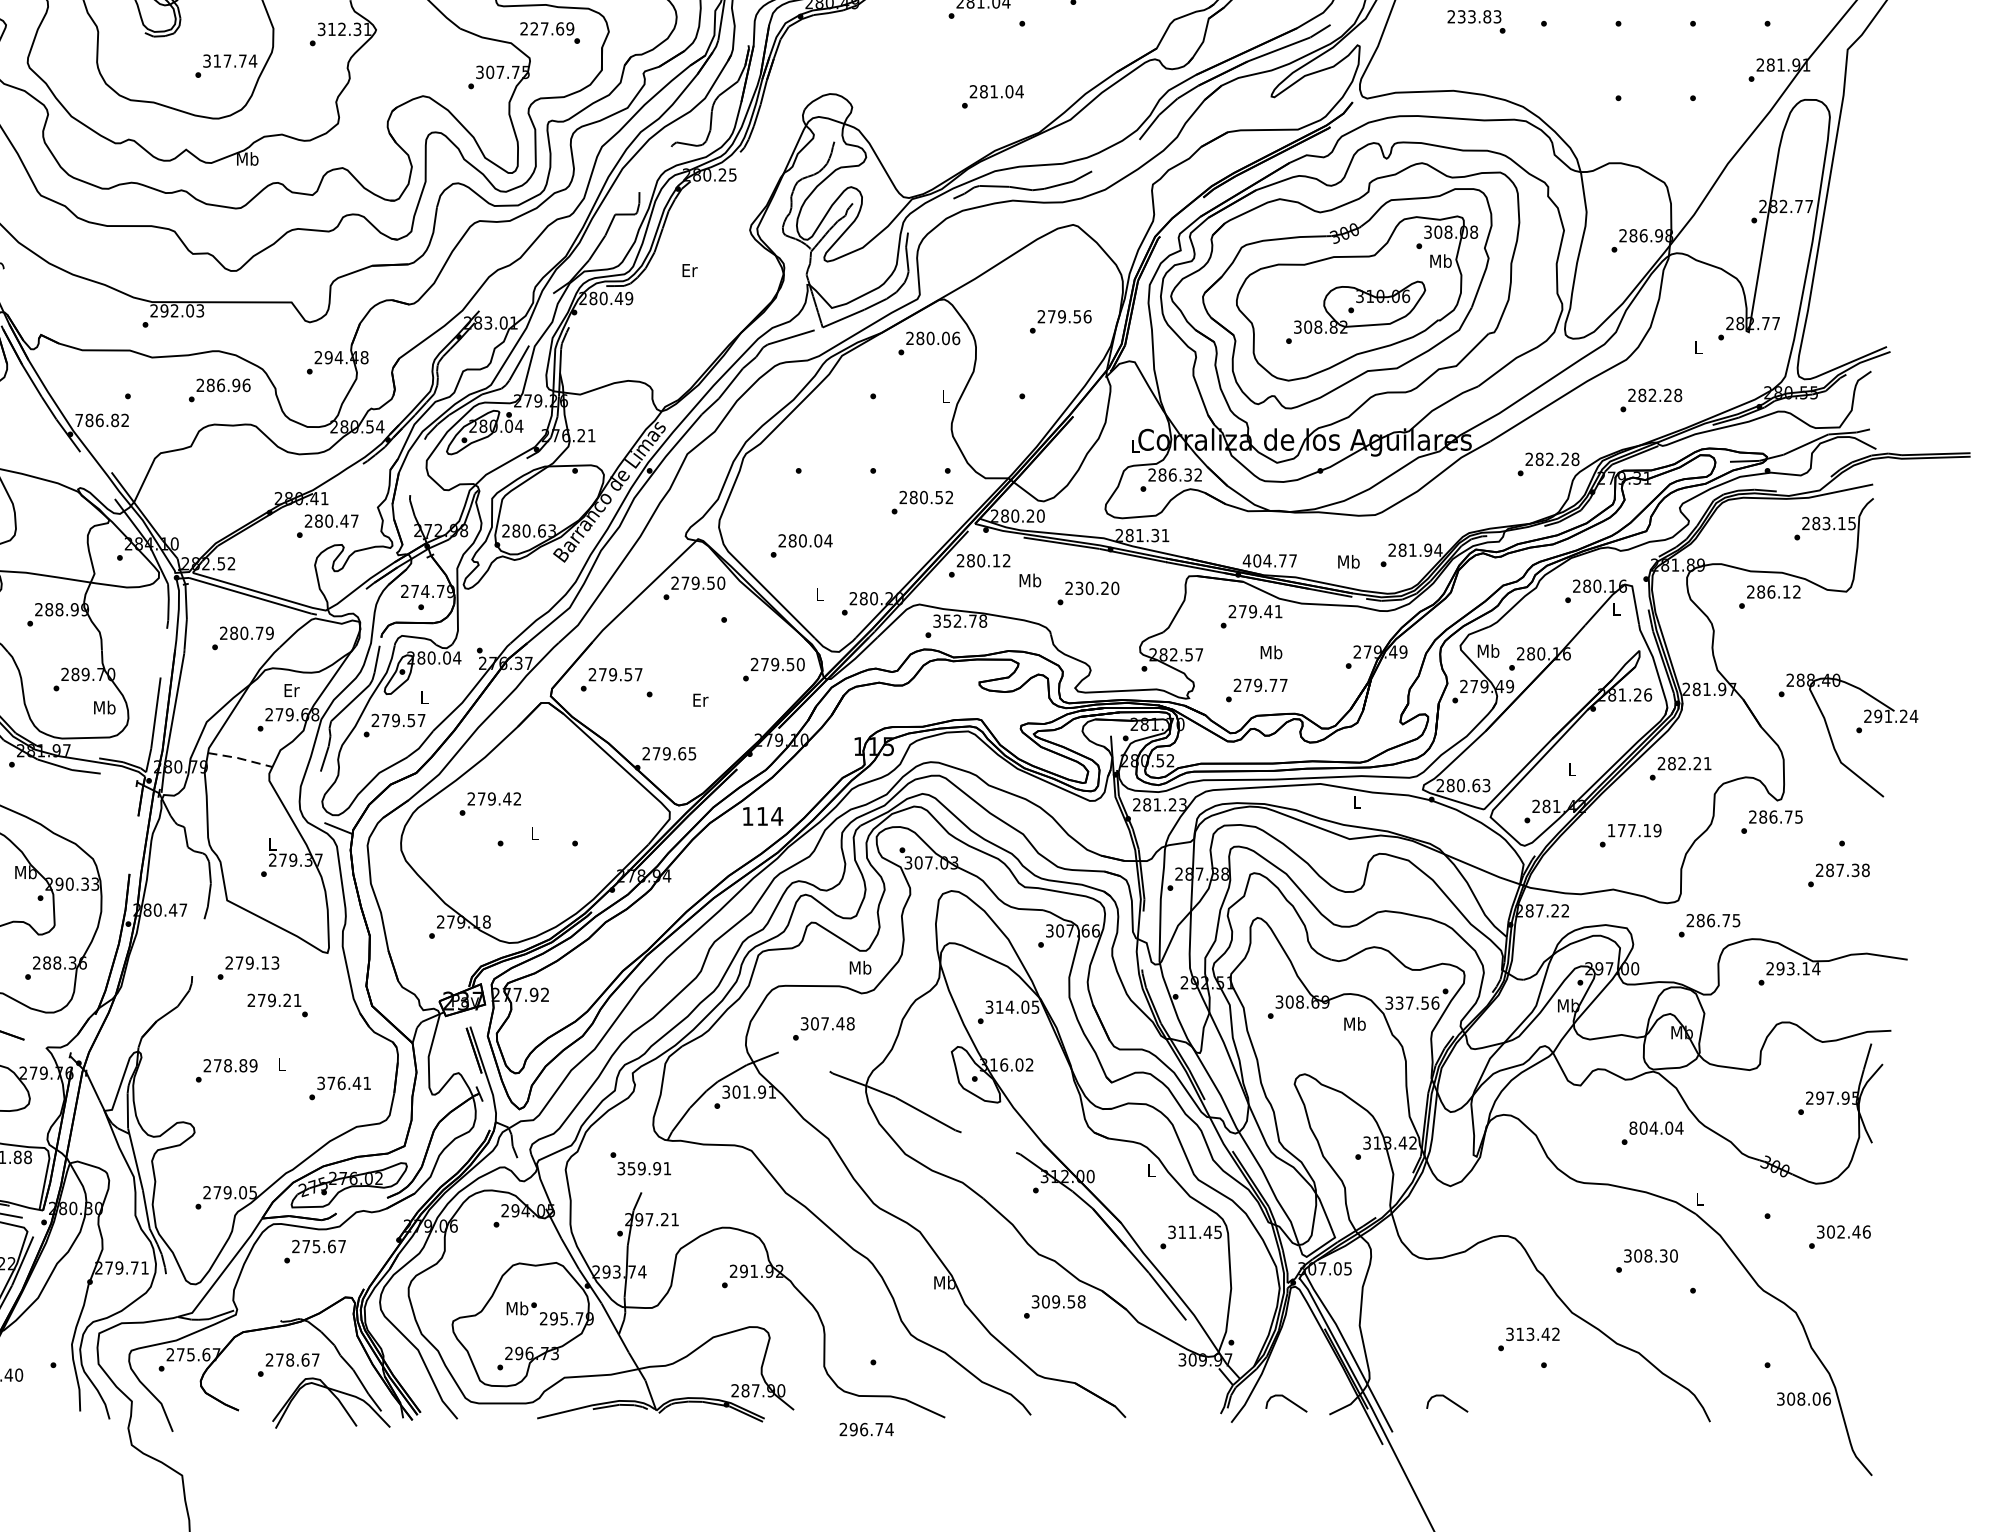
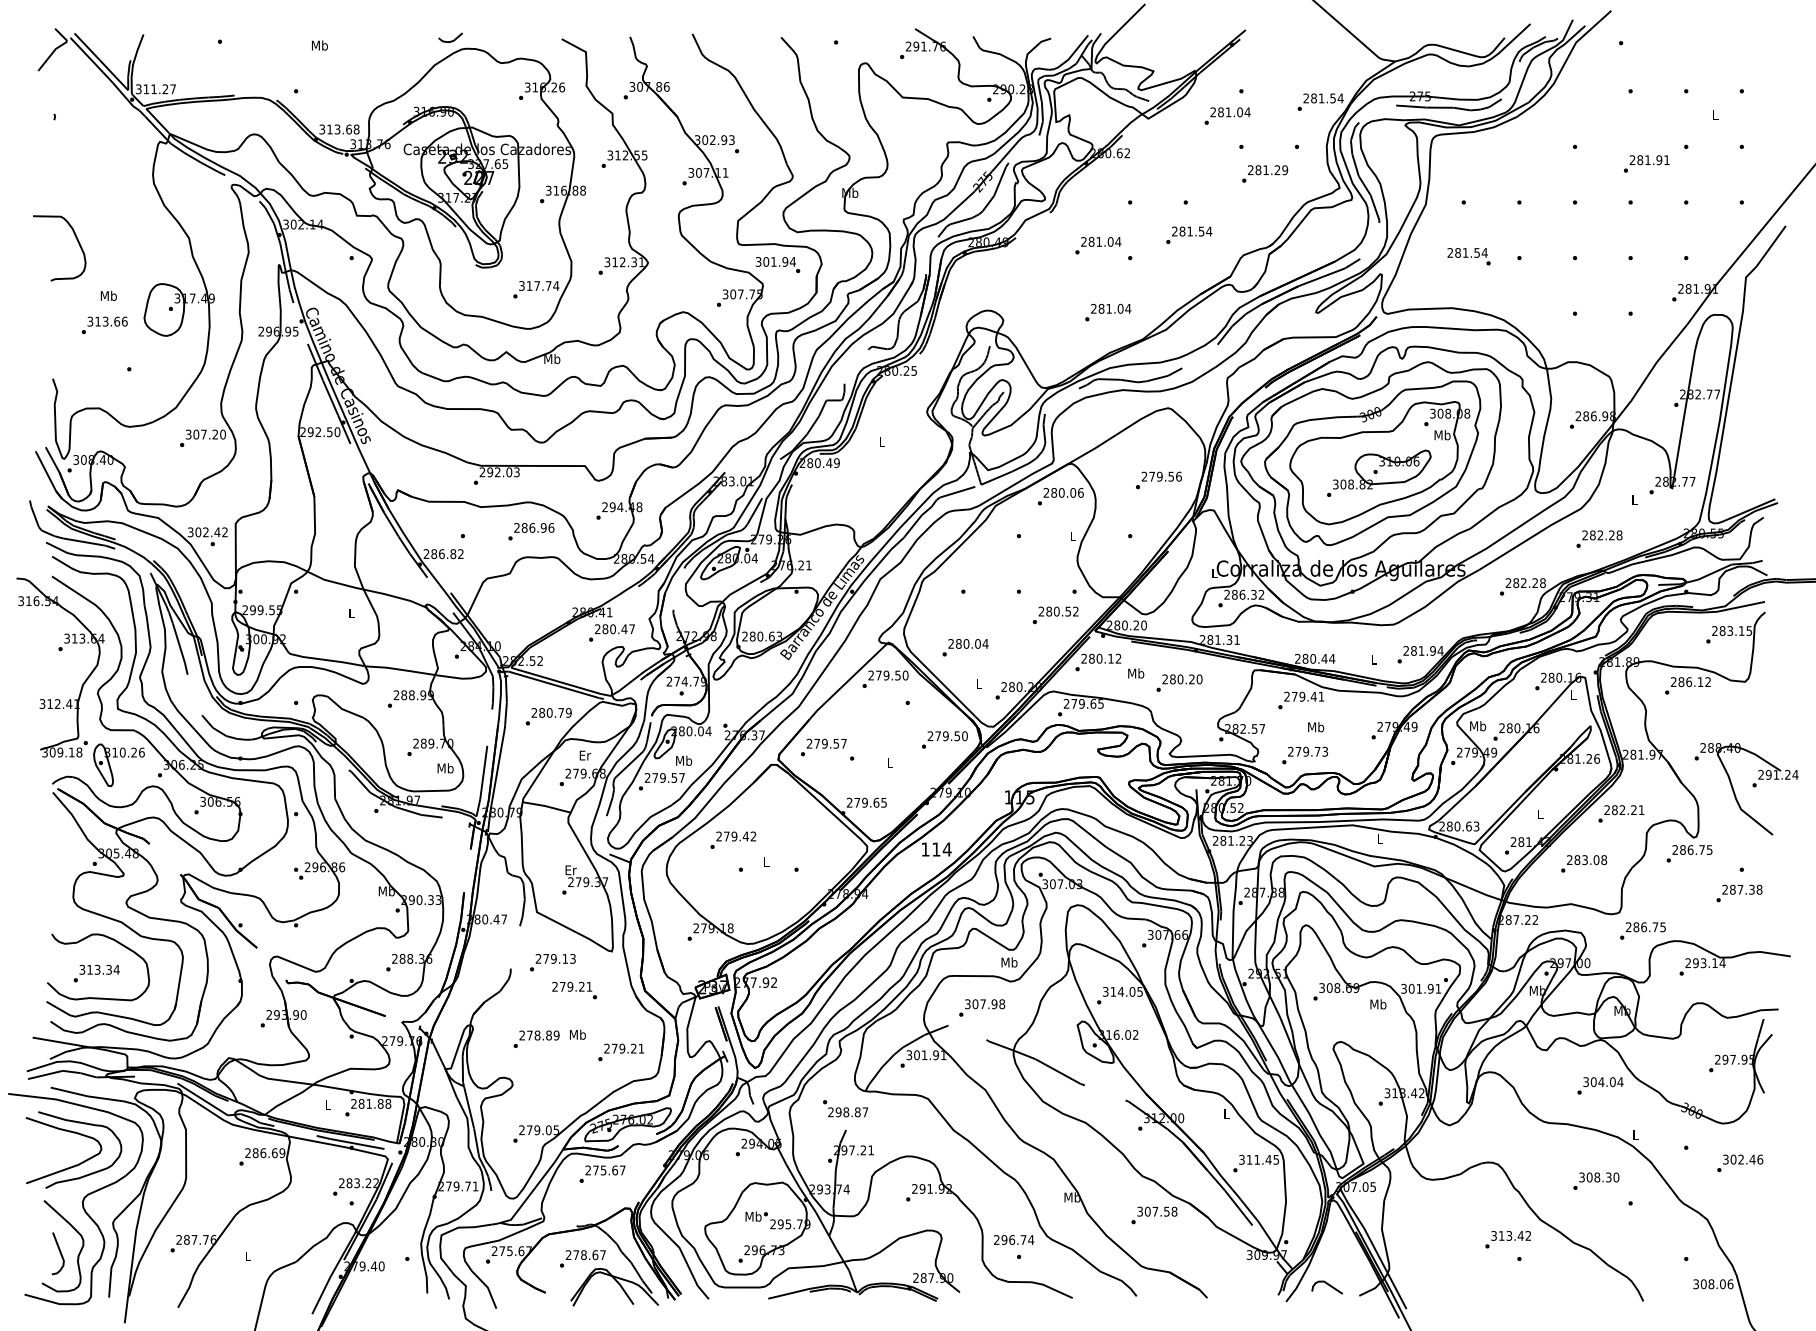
text: (1479, 16) -> (1471, 252), 233.83 -> 281.54
text: (546, 28) -> (775, 261), 227.69 -> 301.94
text: (688, 270) -> (881, 442), Er -> L
text: (79, 419) -> (426, 553), 786.82 -> 286.82
text: (1269, 560) -> (1314, 658), 404.77 -> 280.44
text: (1348, 561) -> (1373, 659), Mb -> L
text: (1078, 588) -> (1172, 679), 230.20 -> 280.20
text: (959, 620) -> (1083, 703), 352.78 -> 279.65
text: (1284, 685) -> (1325, 751), 279.77 -> 279.73
text: (424, 697) -> (684, 760), L -> Mb
text: (701, 699) -> (890, 762), Er -> L
line: (239, 758) -> (546, 806), dashed -> solid
text: (1635, 831) -> (1587, 860), 177.19 -> 283.08
text: (272, 844) -> (570, 870), L -> Er
text: (1416, 1002) -> (1424, 988), 337.56 -> 301.91
text: (840, 1024) -> (994, 1004), 307.48 -> 307.98
text: (281, 1064) -> (577, 1034), L -> Mb
text: (339, 1083) -> (620, 1048), 376.41 -> 279.21
text: (1633, 1127) -> (1586, 1081), 804.04 -> 304.04
text: (644, 1168) -> (848, 1112), 359.91 -> 298.87
text: (1056, 1301) -> (1155, 1211), 309.58 -> 307.58
curve: (1448, 1400) -> (1448, 1285), removed
text: (867, 1428) -> (1014, 1239), moved

